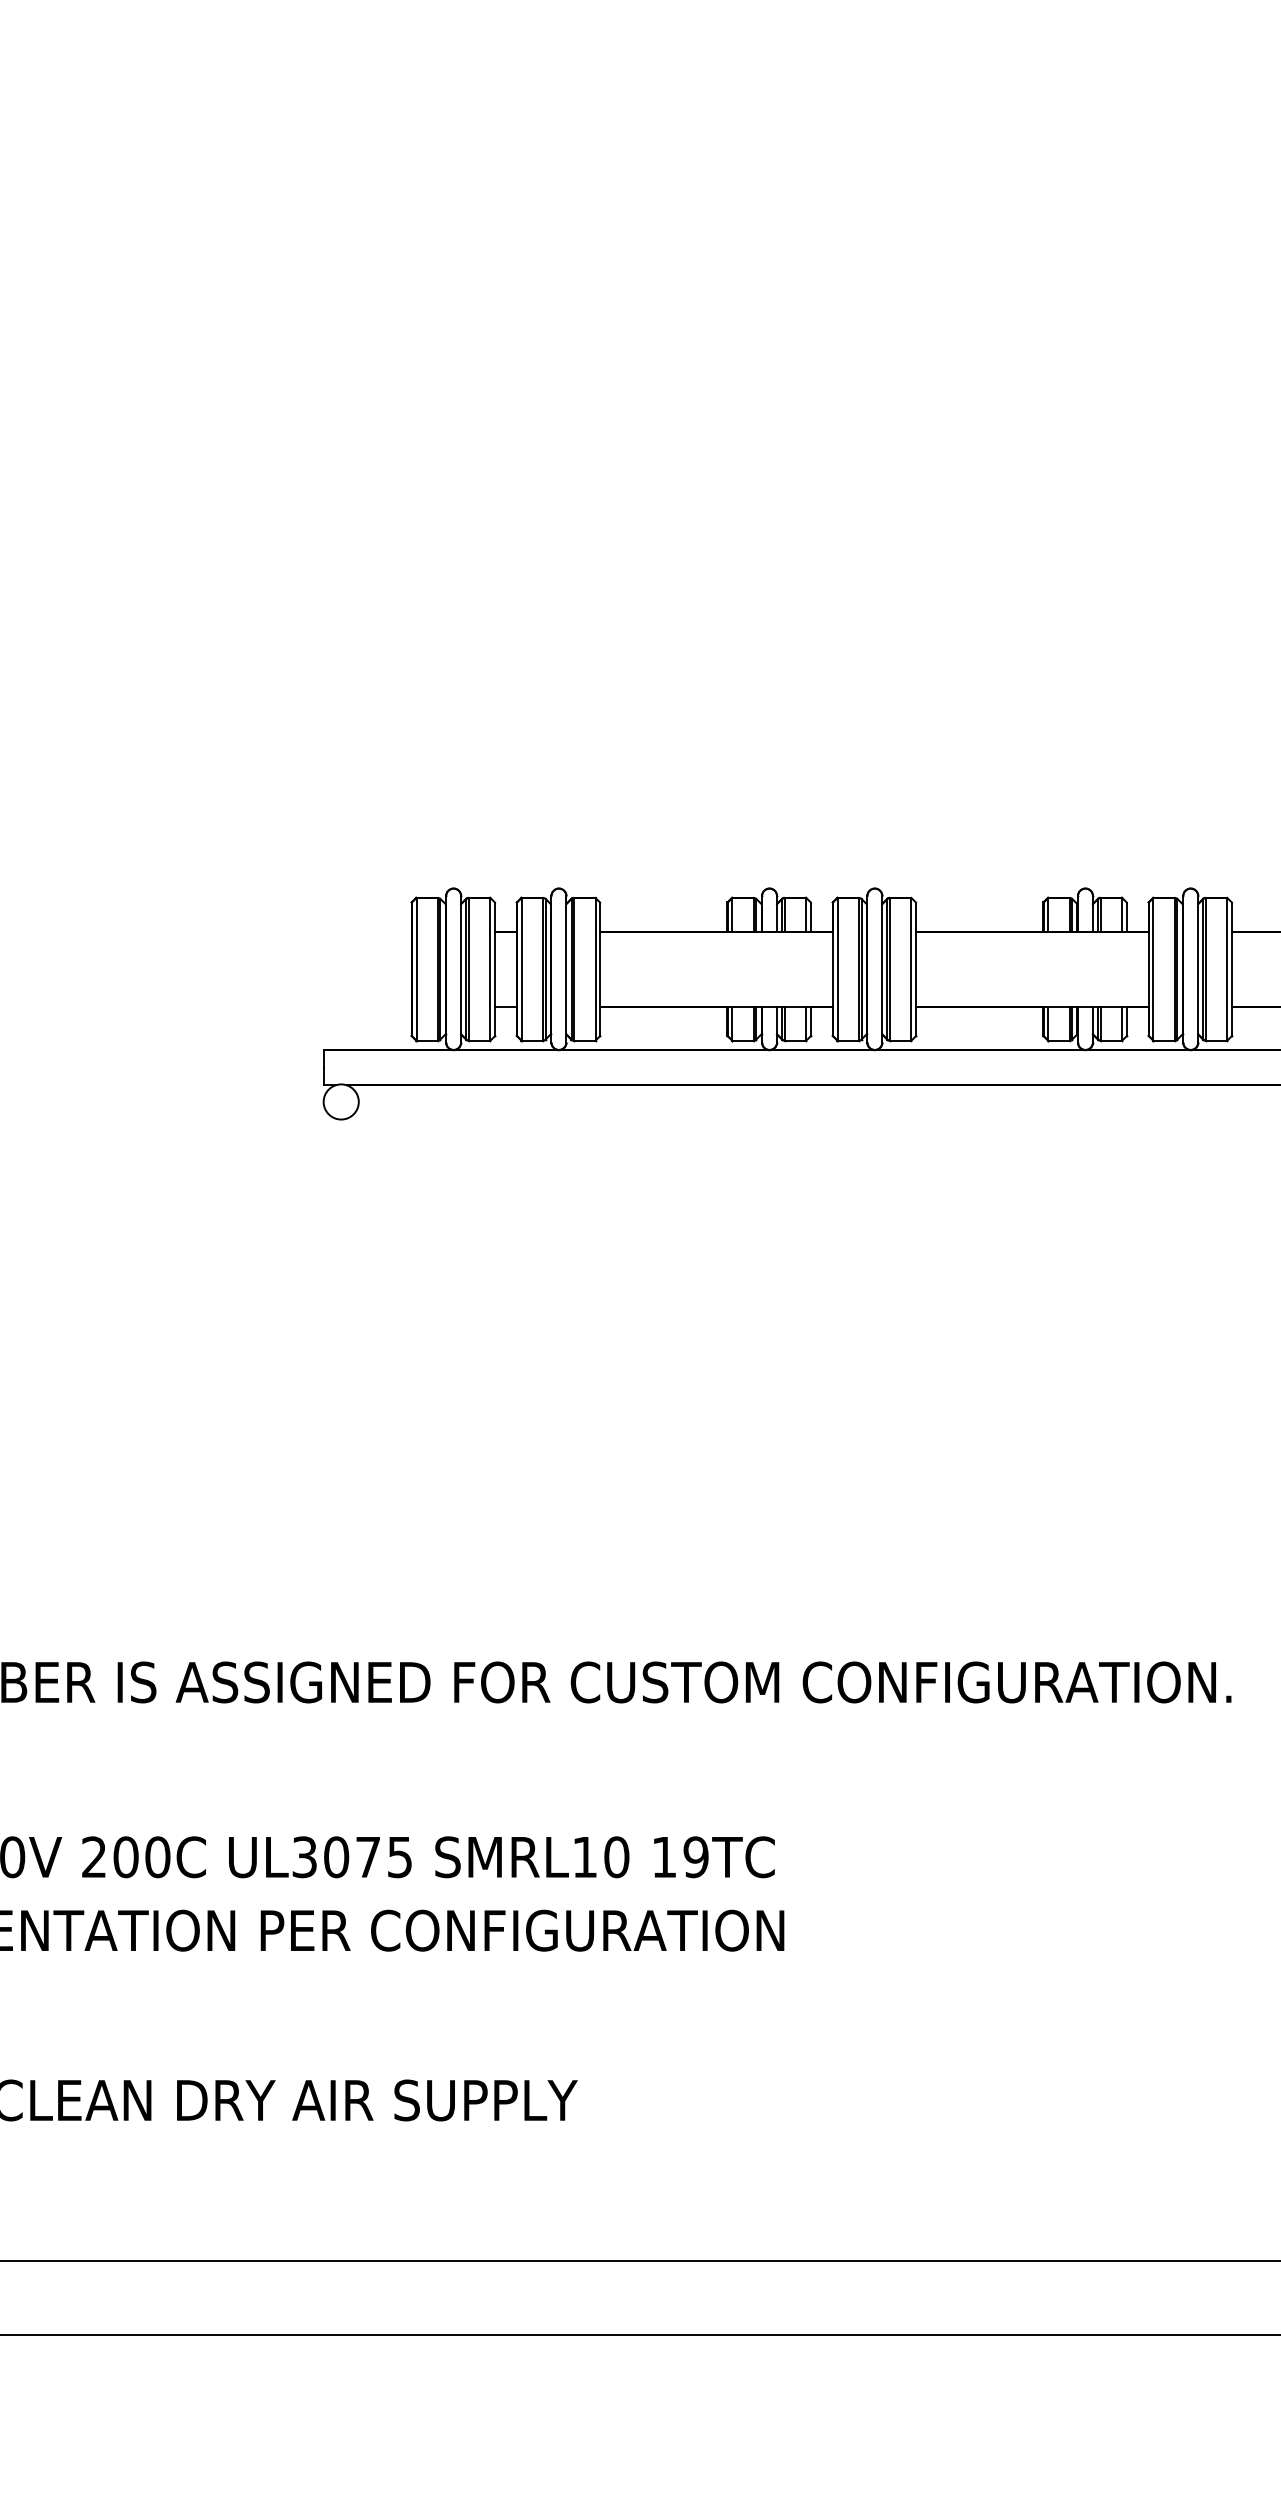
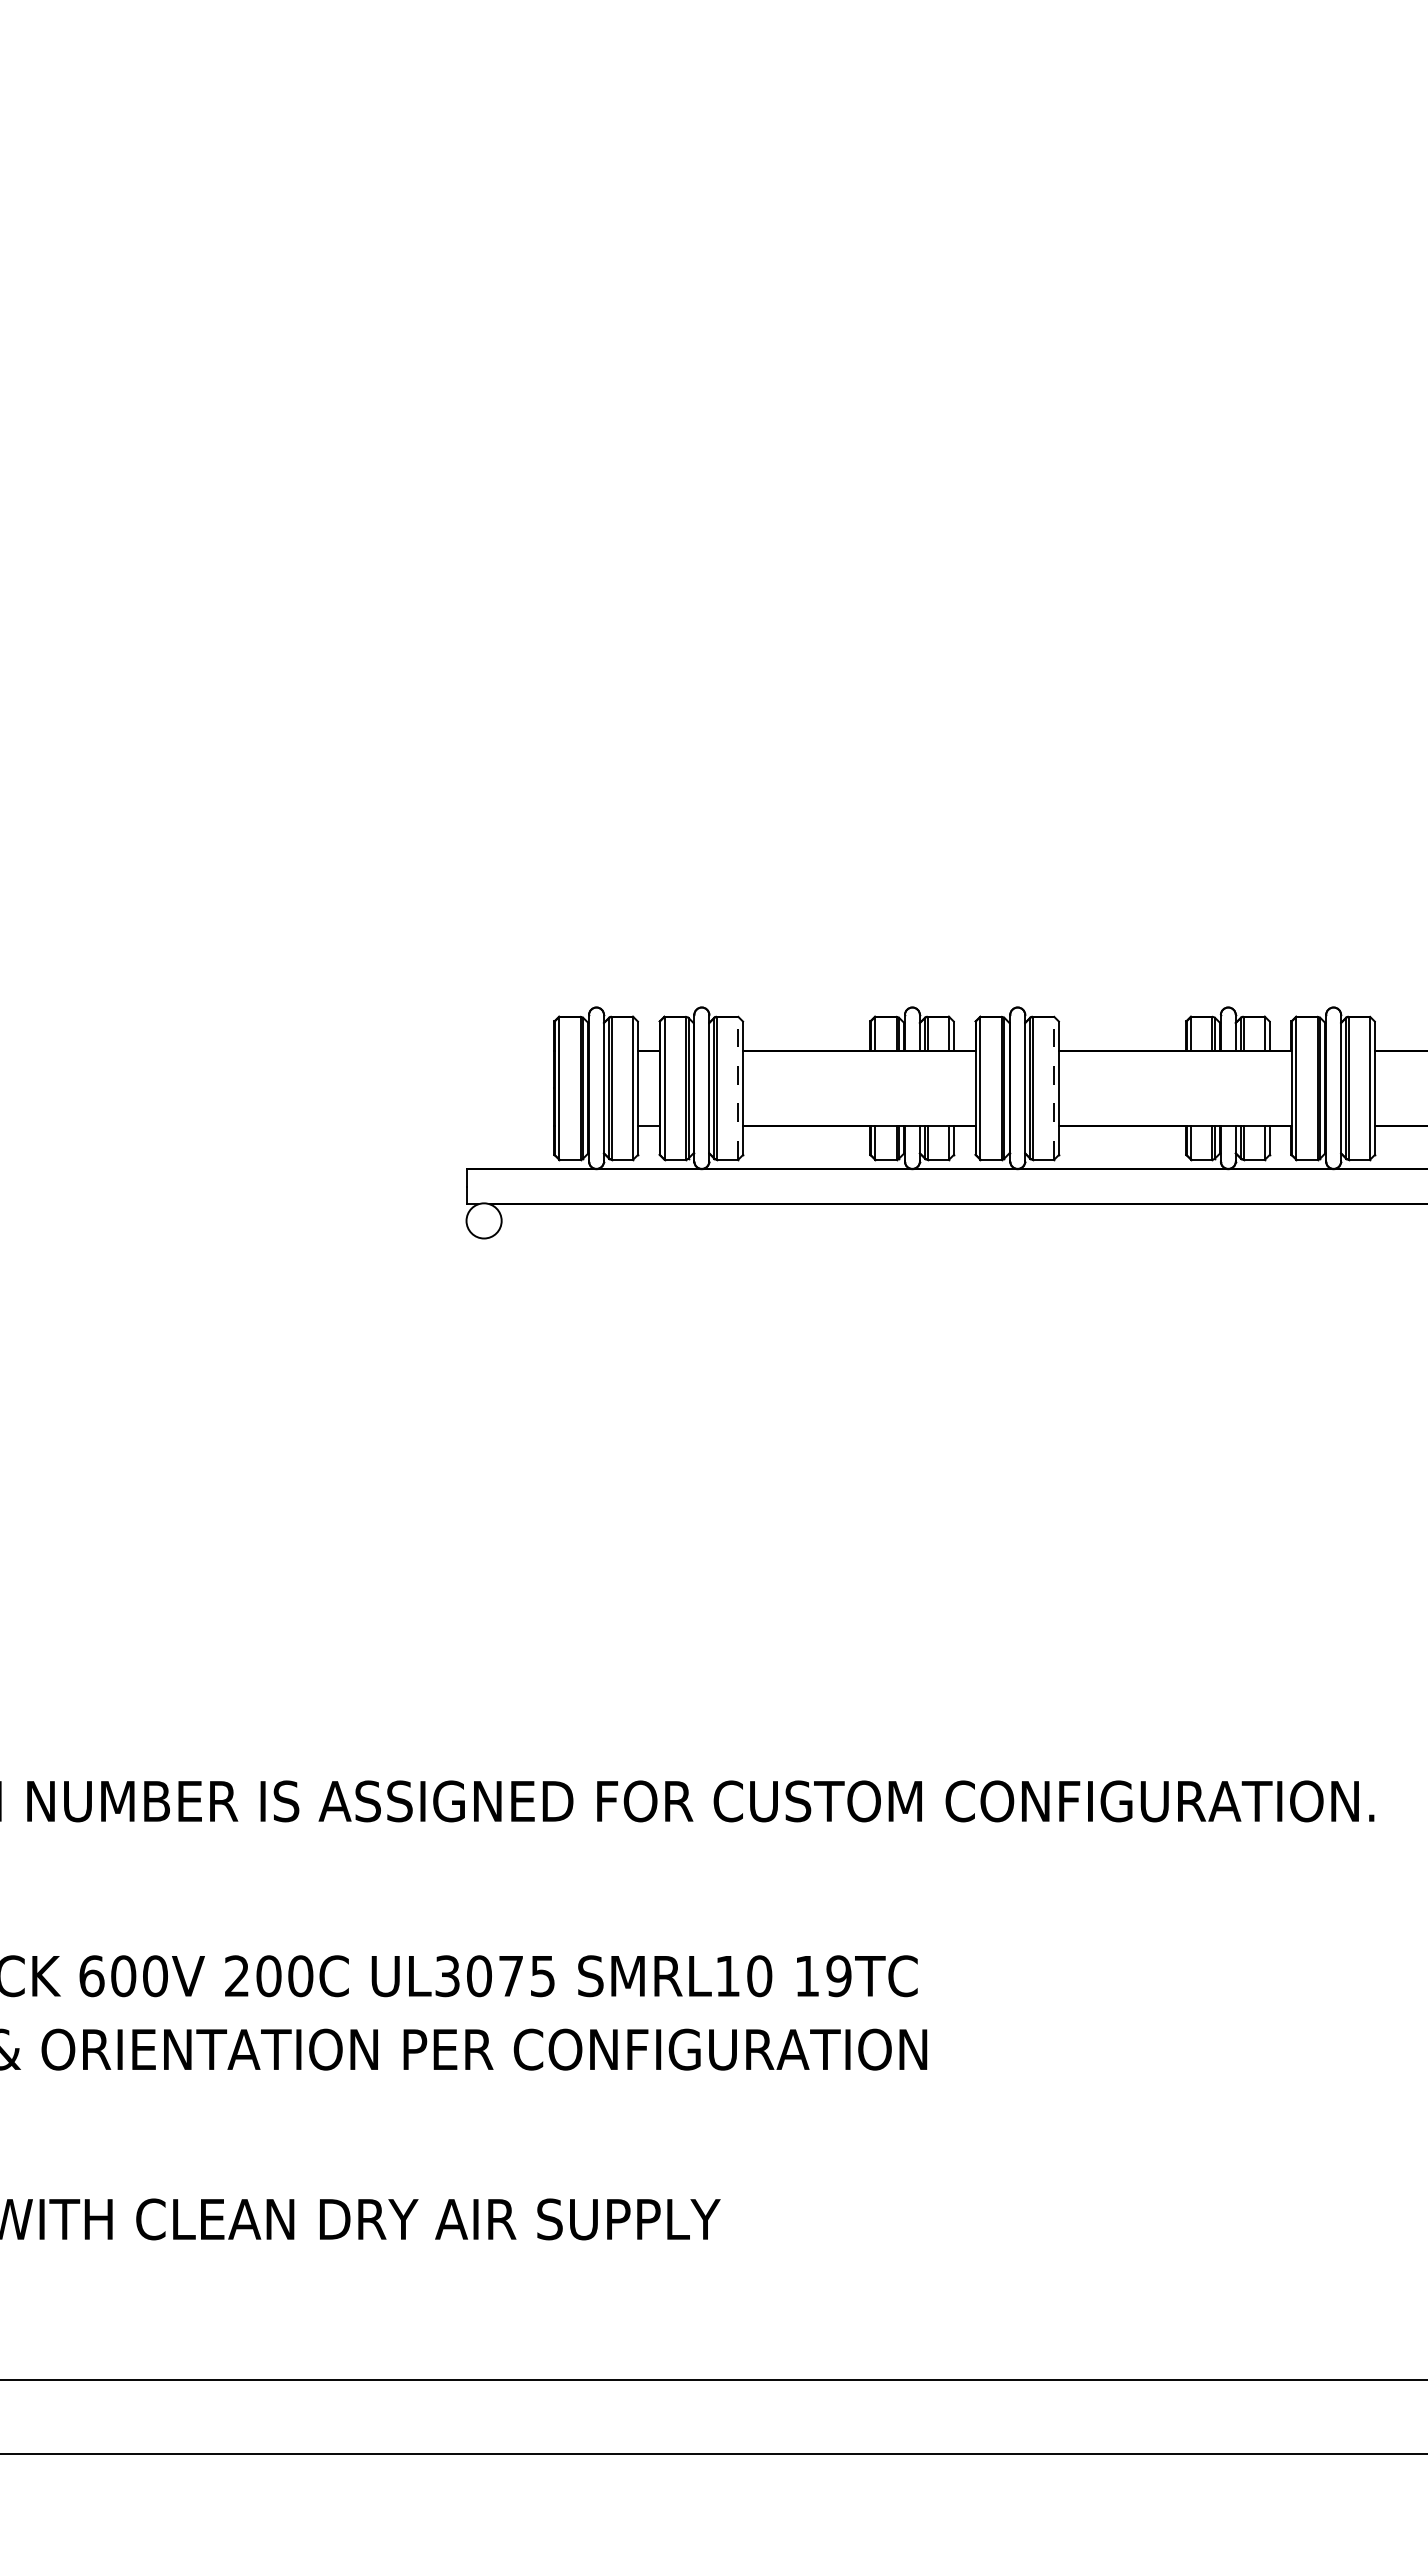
line: (595, 968) -> (738, 1087), solid -> dashed
line: (911, 968) -> (1054, 1087), solid -> dashed

